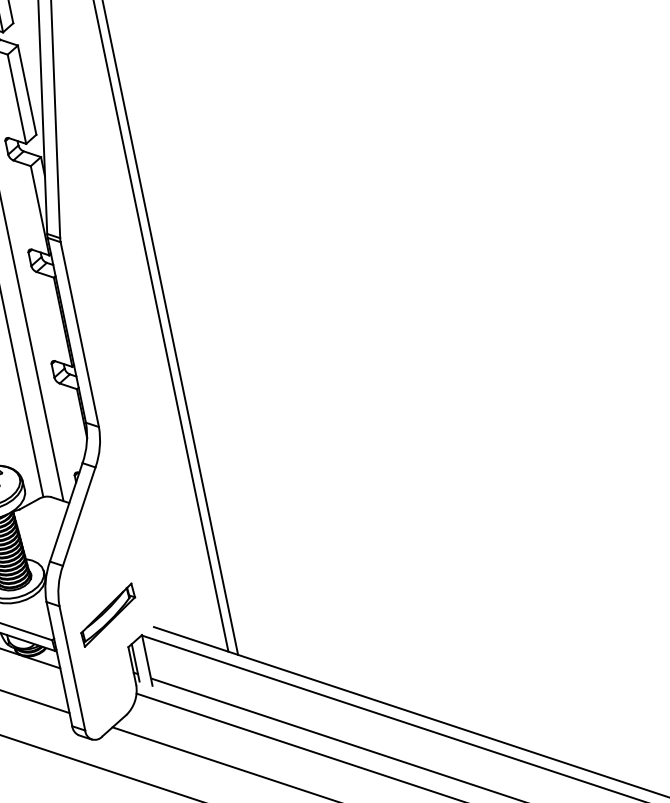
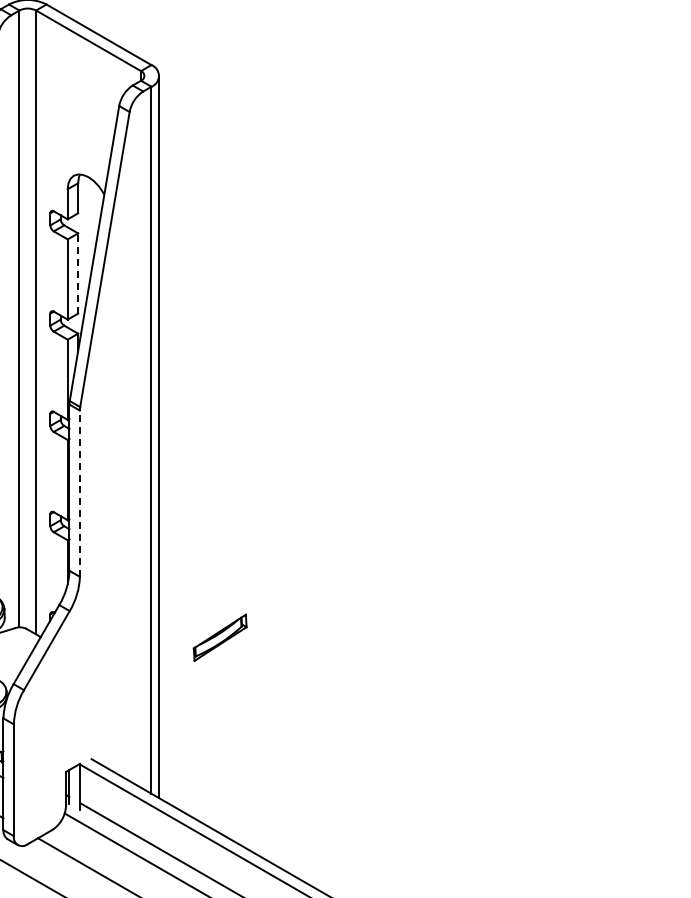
line: (27, 90) -> (78, 273), solid -> dashed
line: (79, 334) -> (79, 493), solid -> dashed
part: (107, 615) -> (219, 637), moved

